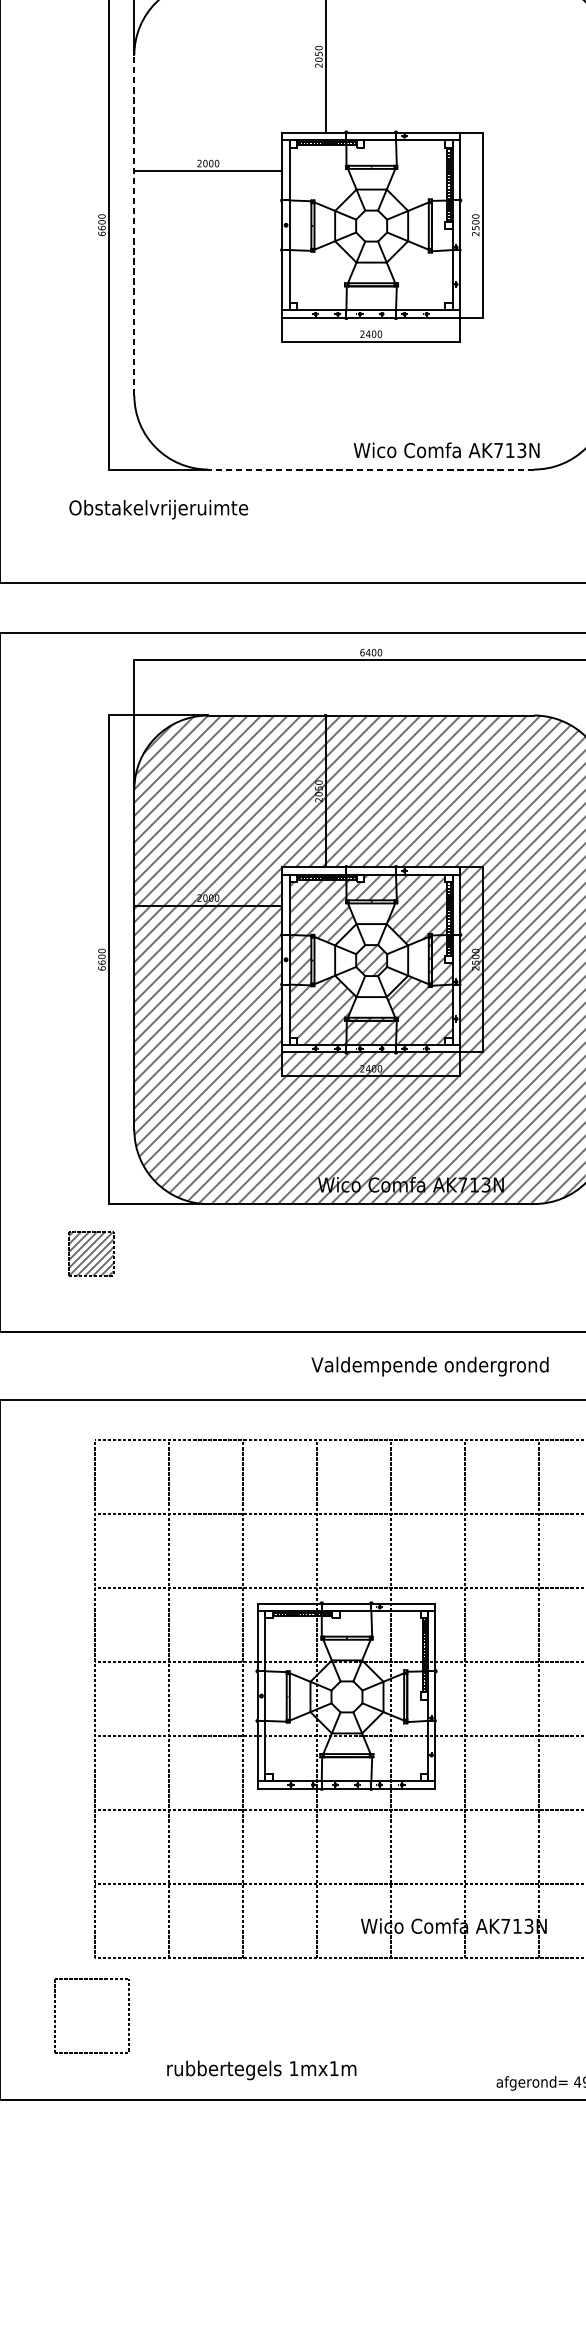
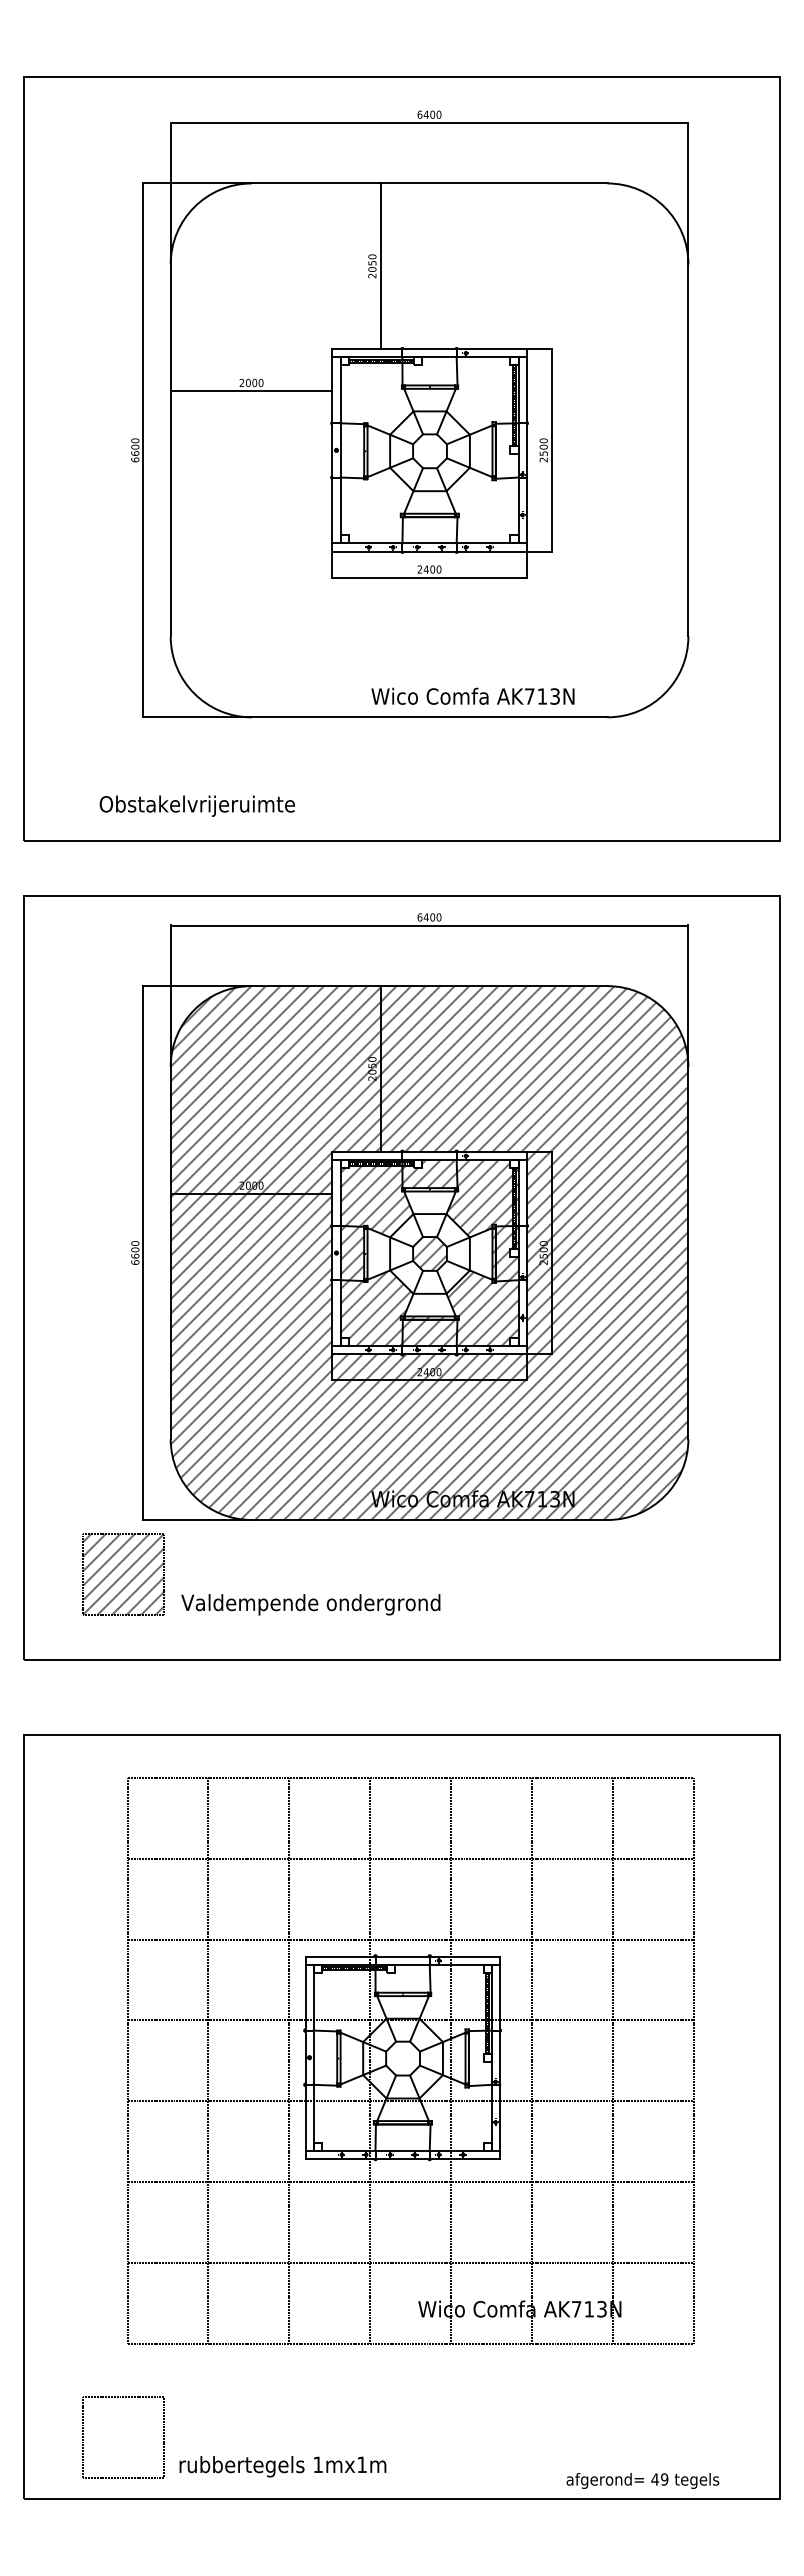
line: (134, 224) -> (170, 449), dashed -> solid
text: (446, 449) -> (472, 695), moved
line: (371, 469) -> (429, 717), dashed -> solid
text: (157, 509) -> (196, 805), moved
part: (91, 1253) -> (123, 1574), size x1.67
text: (429, 1366) -> (310, 1604), moved
part: (92, 1978) -> (123, 2397), moved
text: (261, 2070) -> (282, 2466), moved

